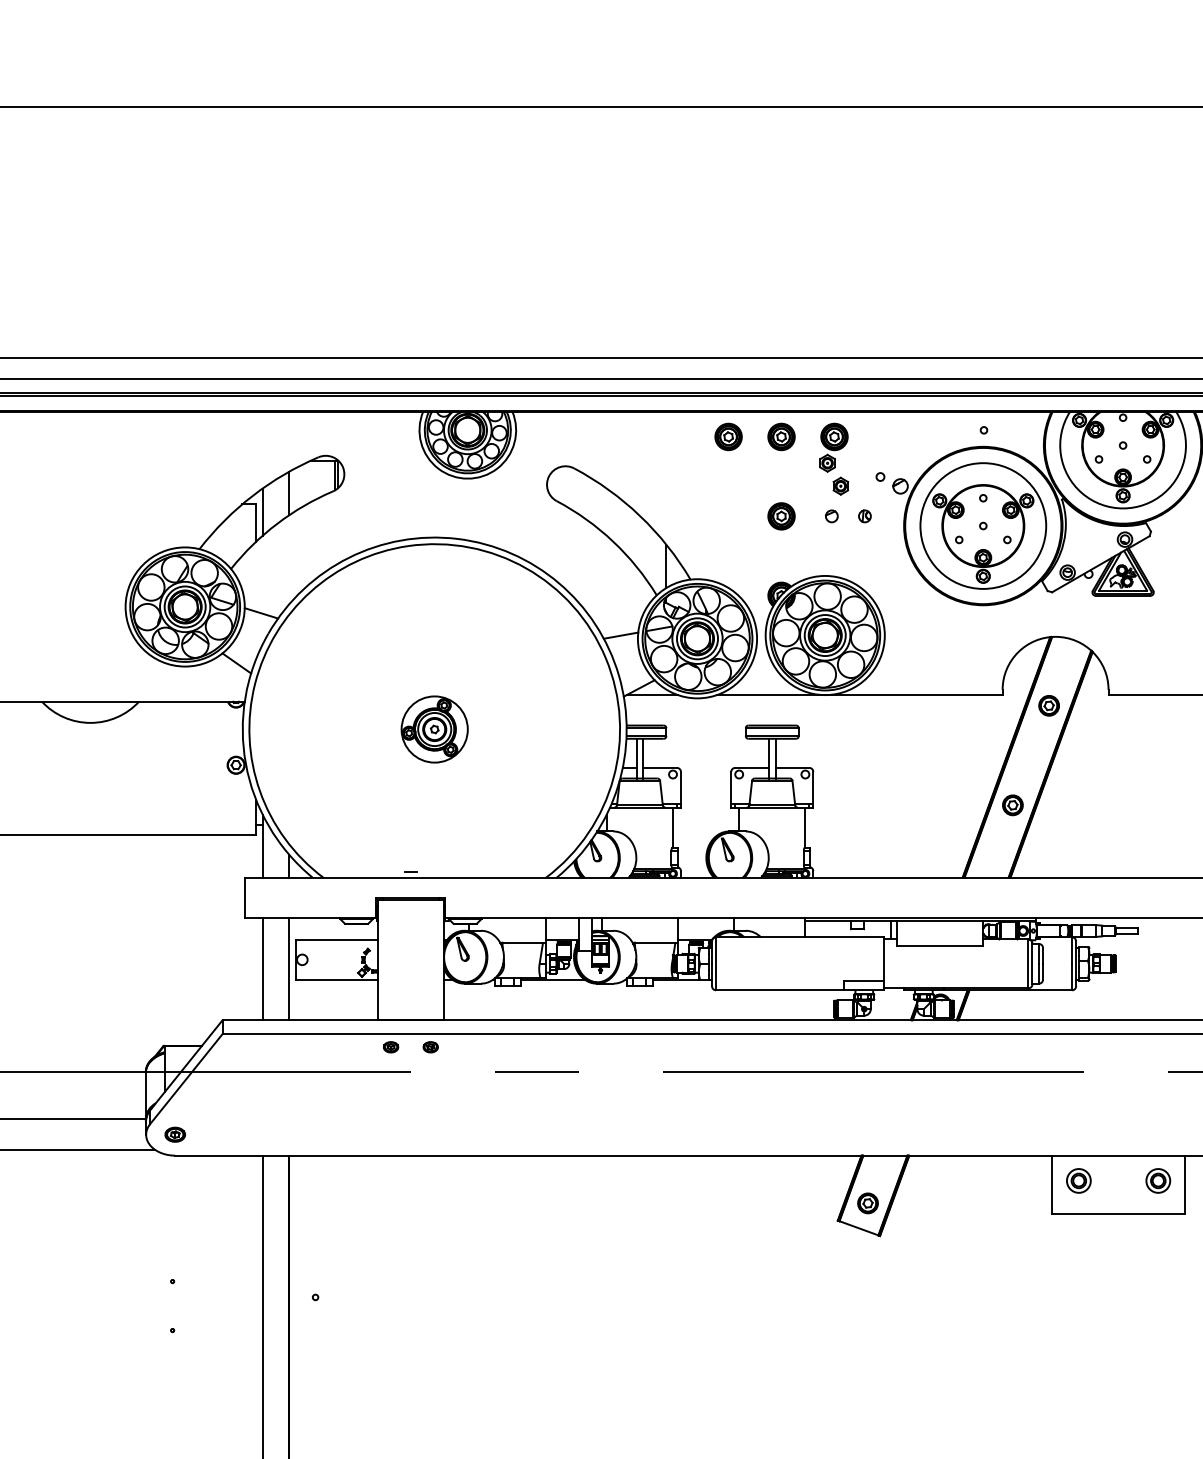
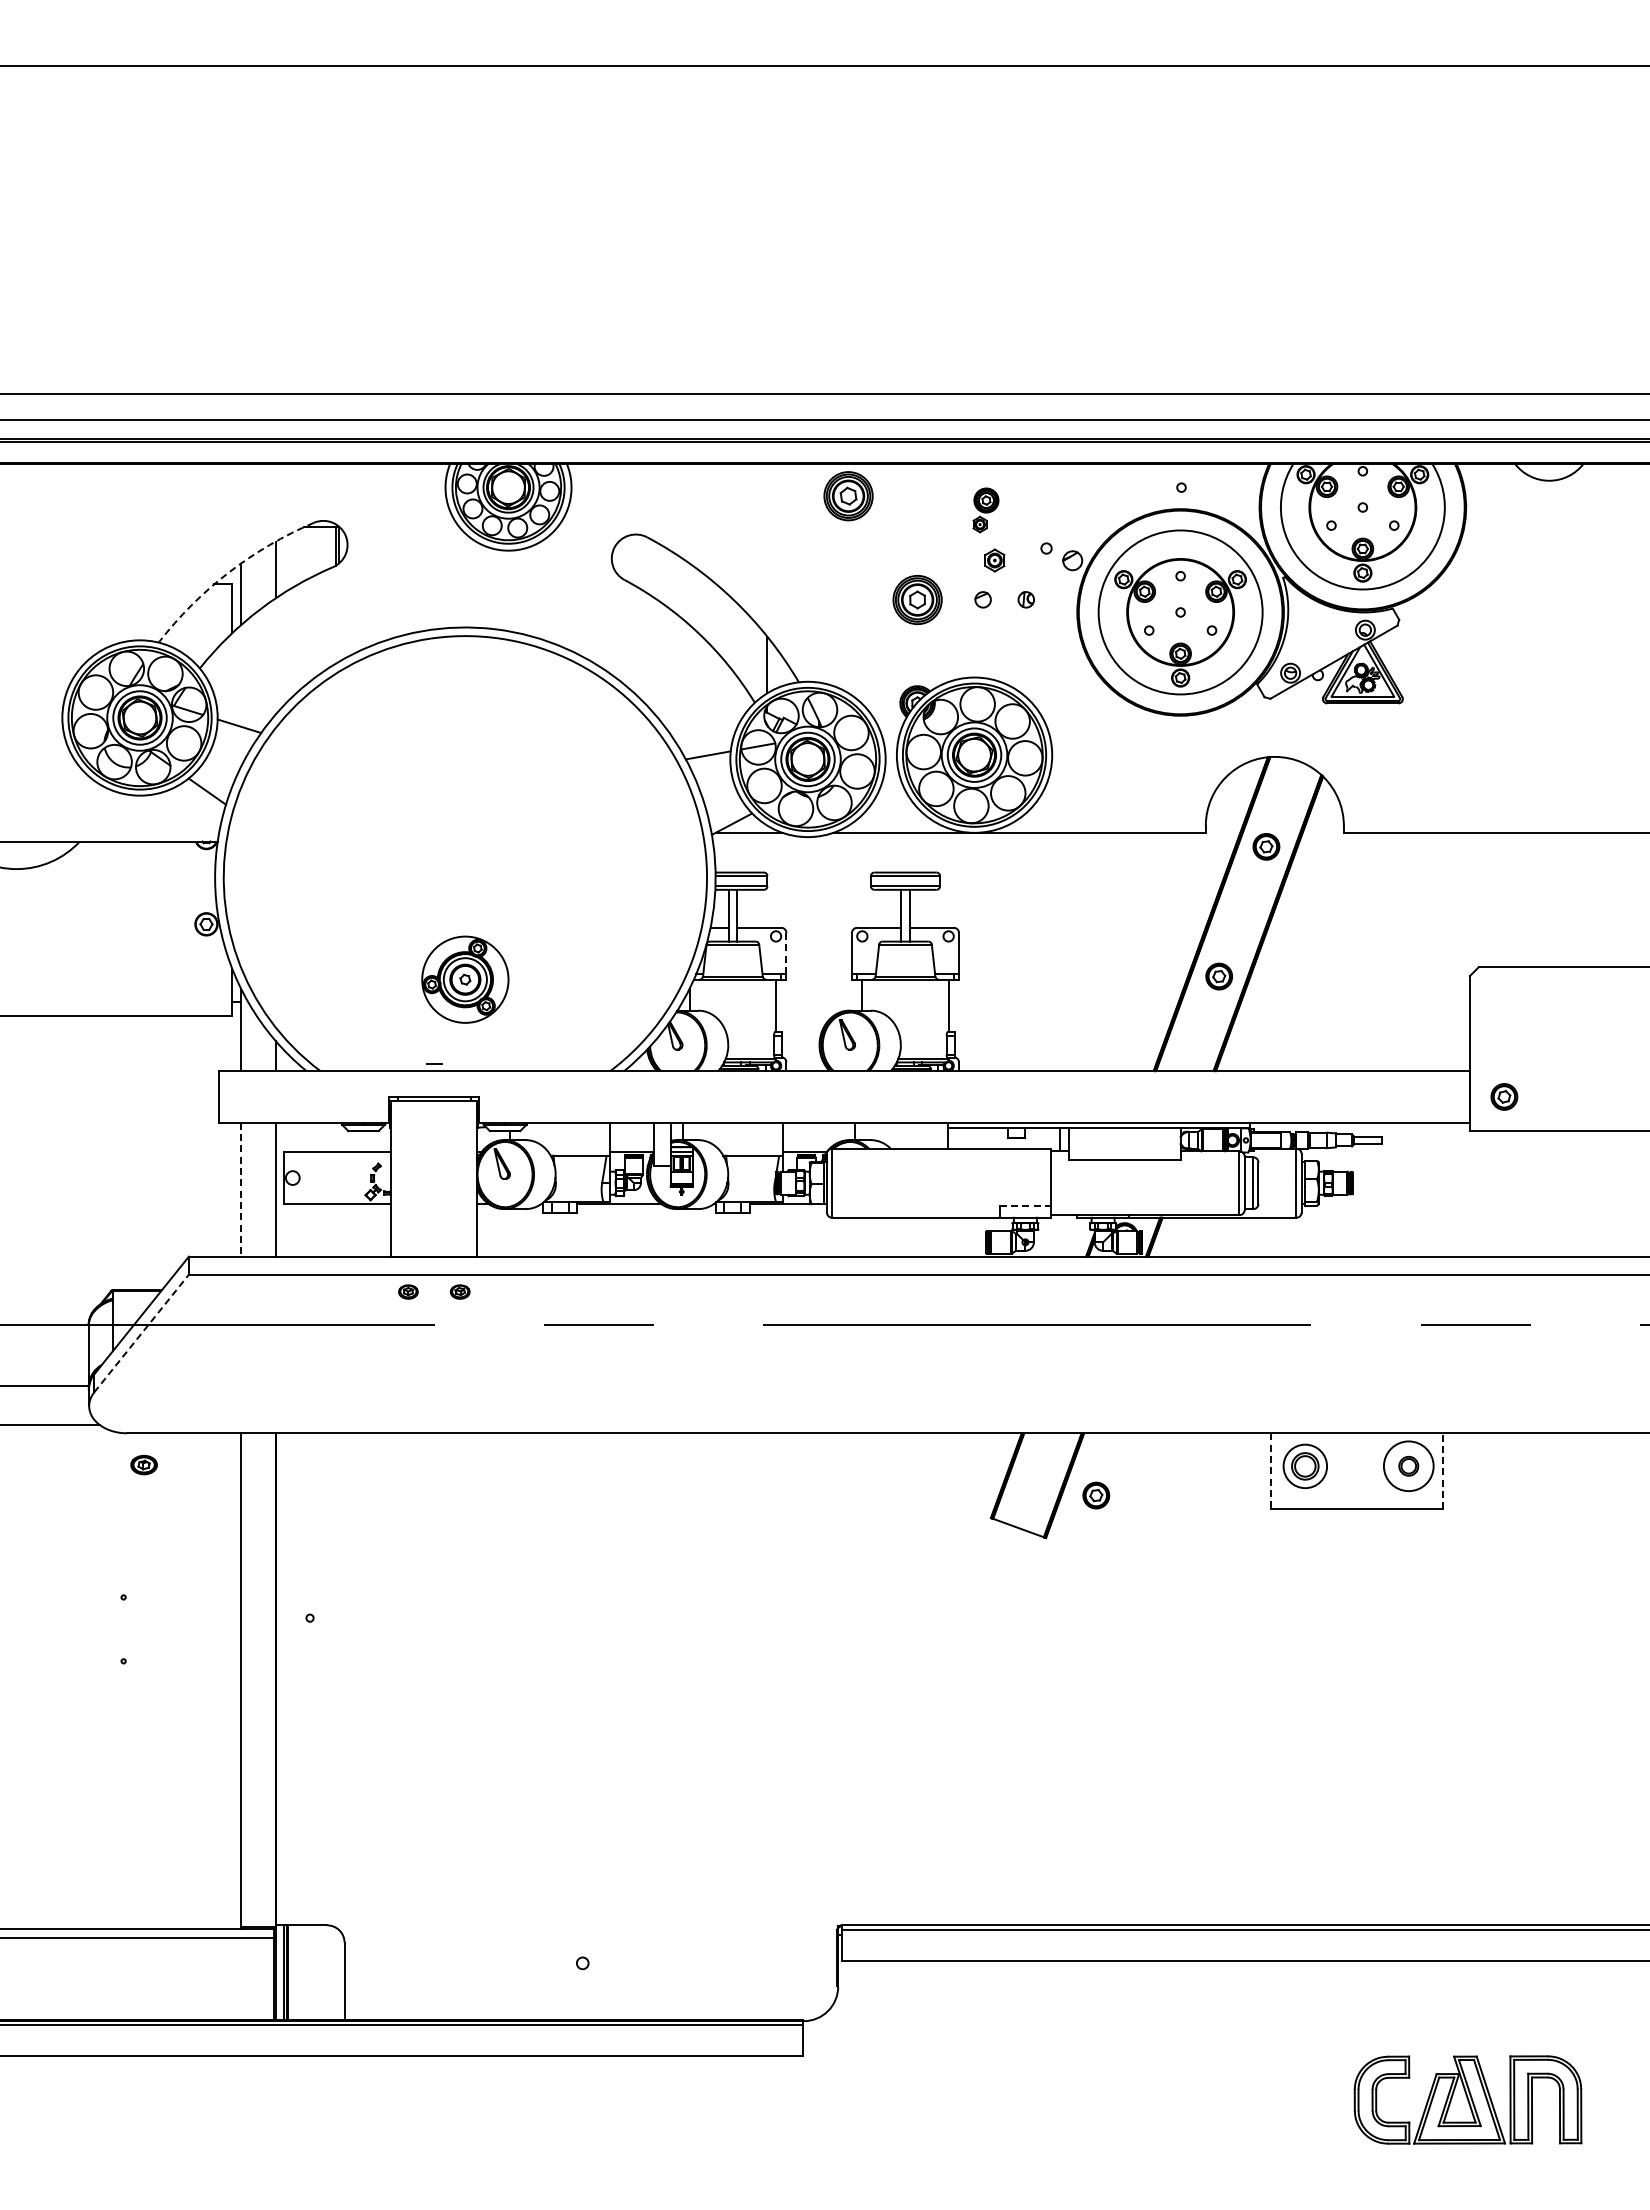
part: (728, 437) -> (848, 496), size x1.4
part: (781, 437) -> (917, 496), removed
part: (833, 447) -> (985, 510), size x0.7
arc: (253, 495) -> (228, 572), solid -> dashed
part: (781, 516) -> (917, 599), size x1.4
part: (434, 729) -> (465, 979), moved
line: (681, 787) -> (786, 953), solid -> dashed
line: (263, 968) -> (241, 1189), solid -> dashed
line: (864, 981) -> (1025, 1206), solid -> dashed
line: (186, 1079) -> (141, 1333), solid -> dashed
part: (174, 1134) -> (143, 1464), moved
part: (1078, 1180) -> (1304, 1465), size x1.4
circle: (1158, 1180) -> (1408, 1465), size x1.6
line: (1052, 1184) -> (1270, 1471), solid -> dashed
line: (1184, 1184) -> (1443, 1470), solid -> dashed
part: (868, 1203) -> (1096, 1495), moved

